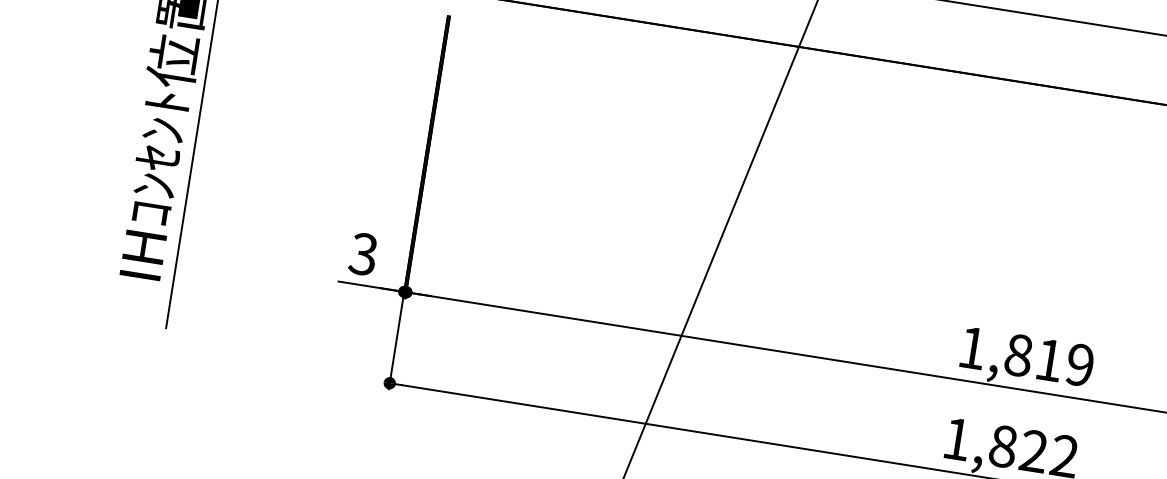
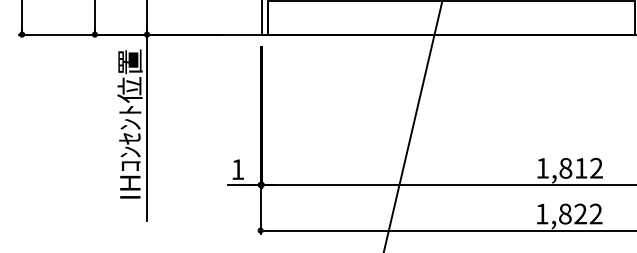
text: (362, 253) -> (237, 169), 3 -> 1
text: (1079, 365) -> (596, 168), 1,819 -> 1,812

